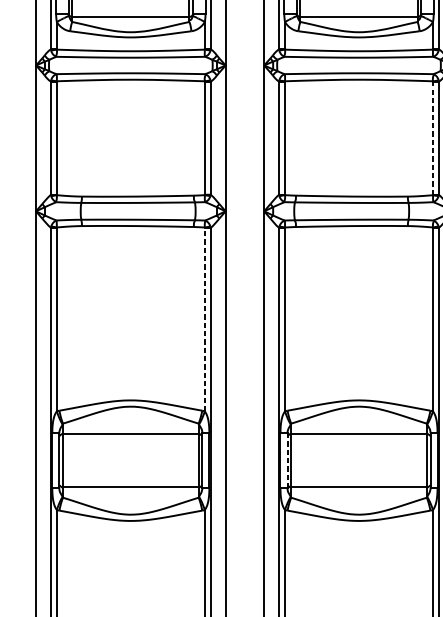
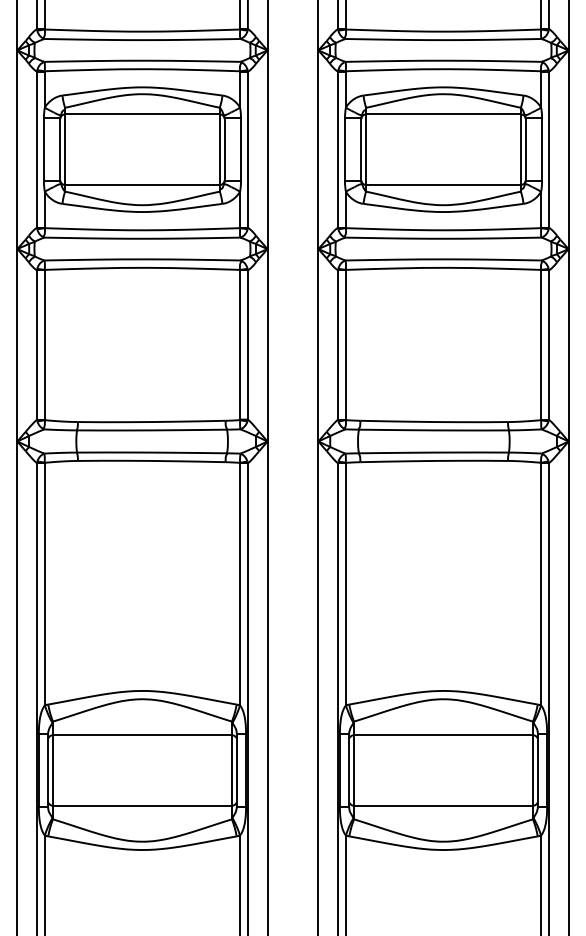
line: (433, 137) -> (541, 344), dashed -> solid
line: (205, 318) -> (240, 583), dashed -> solid
line: (287, 460) -> (349, 770), dashed -> solid

